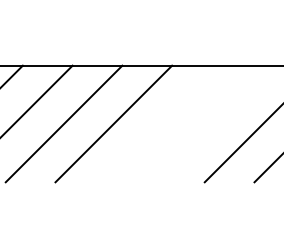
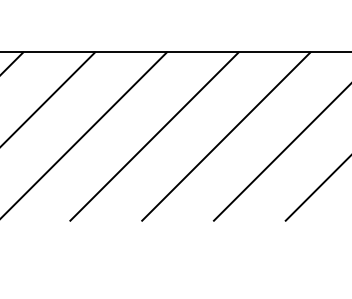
line: (163, 123) -> (154, 135), added
line: (213, 123) -> (226, 135), added

